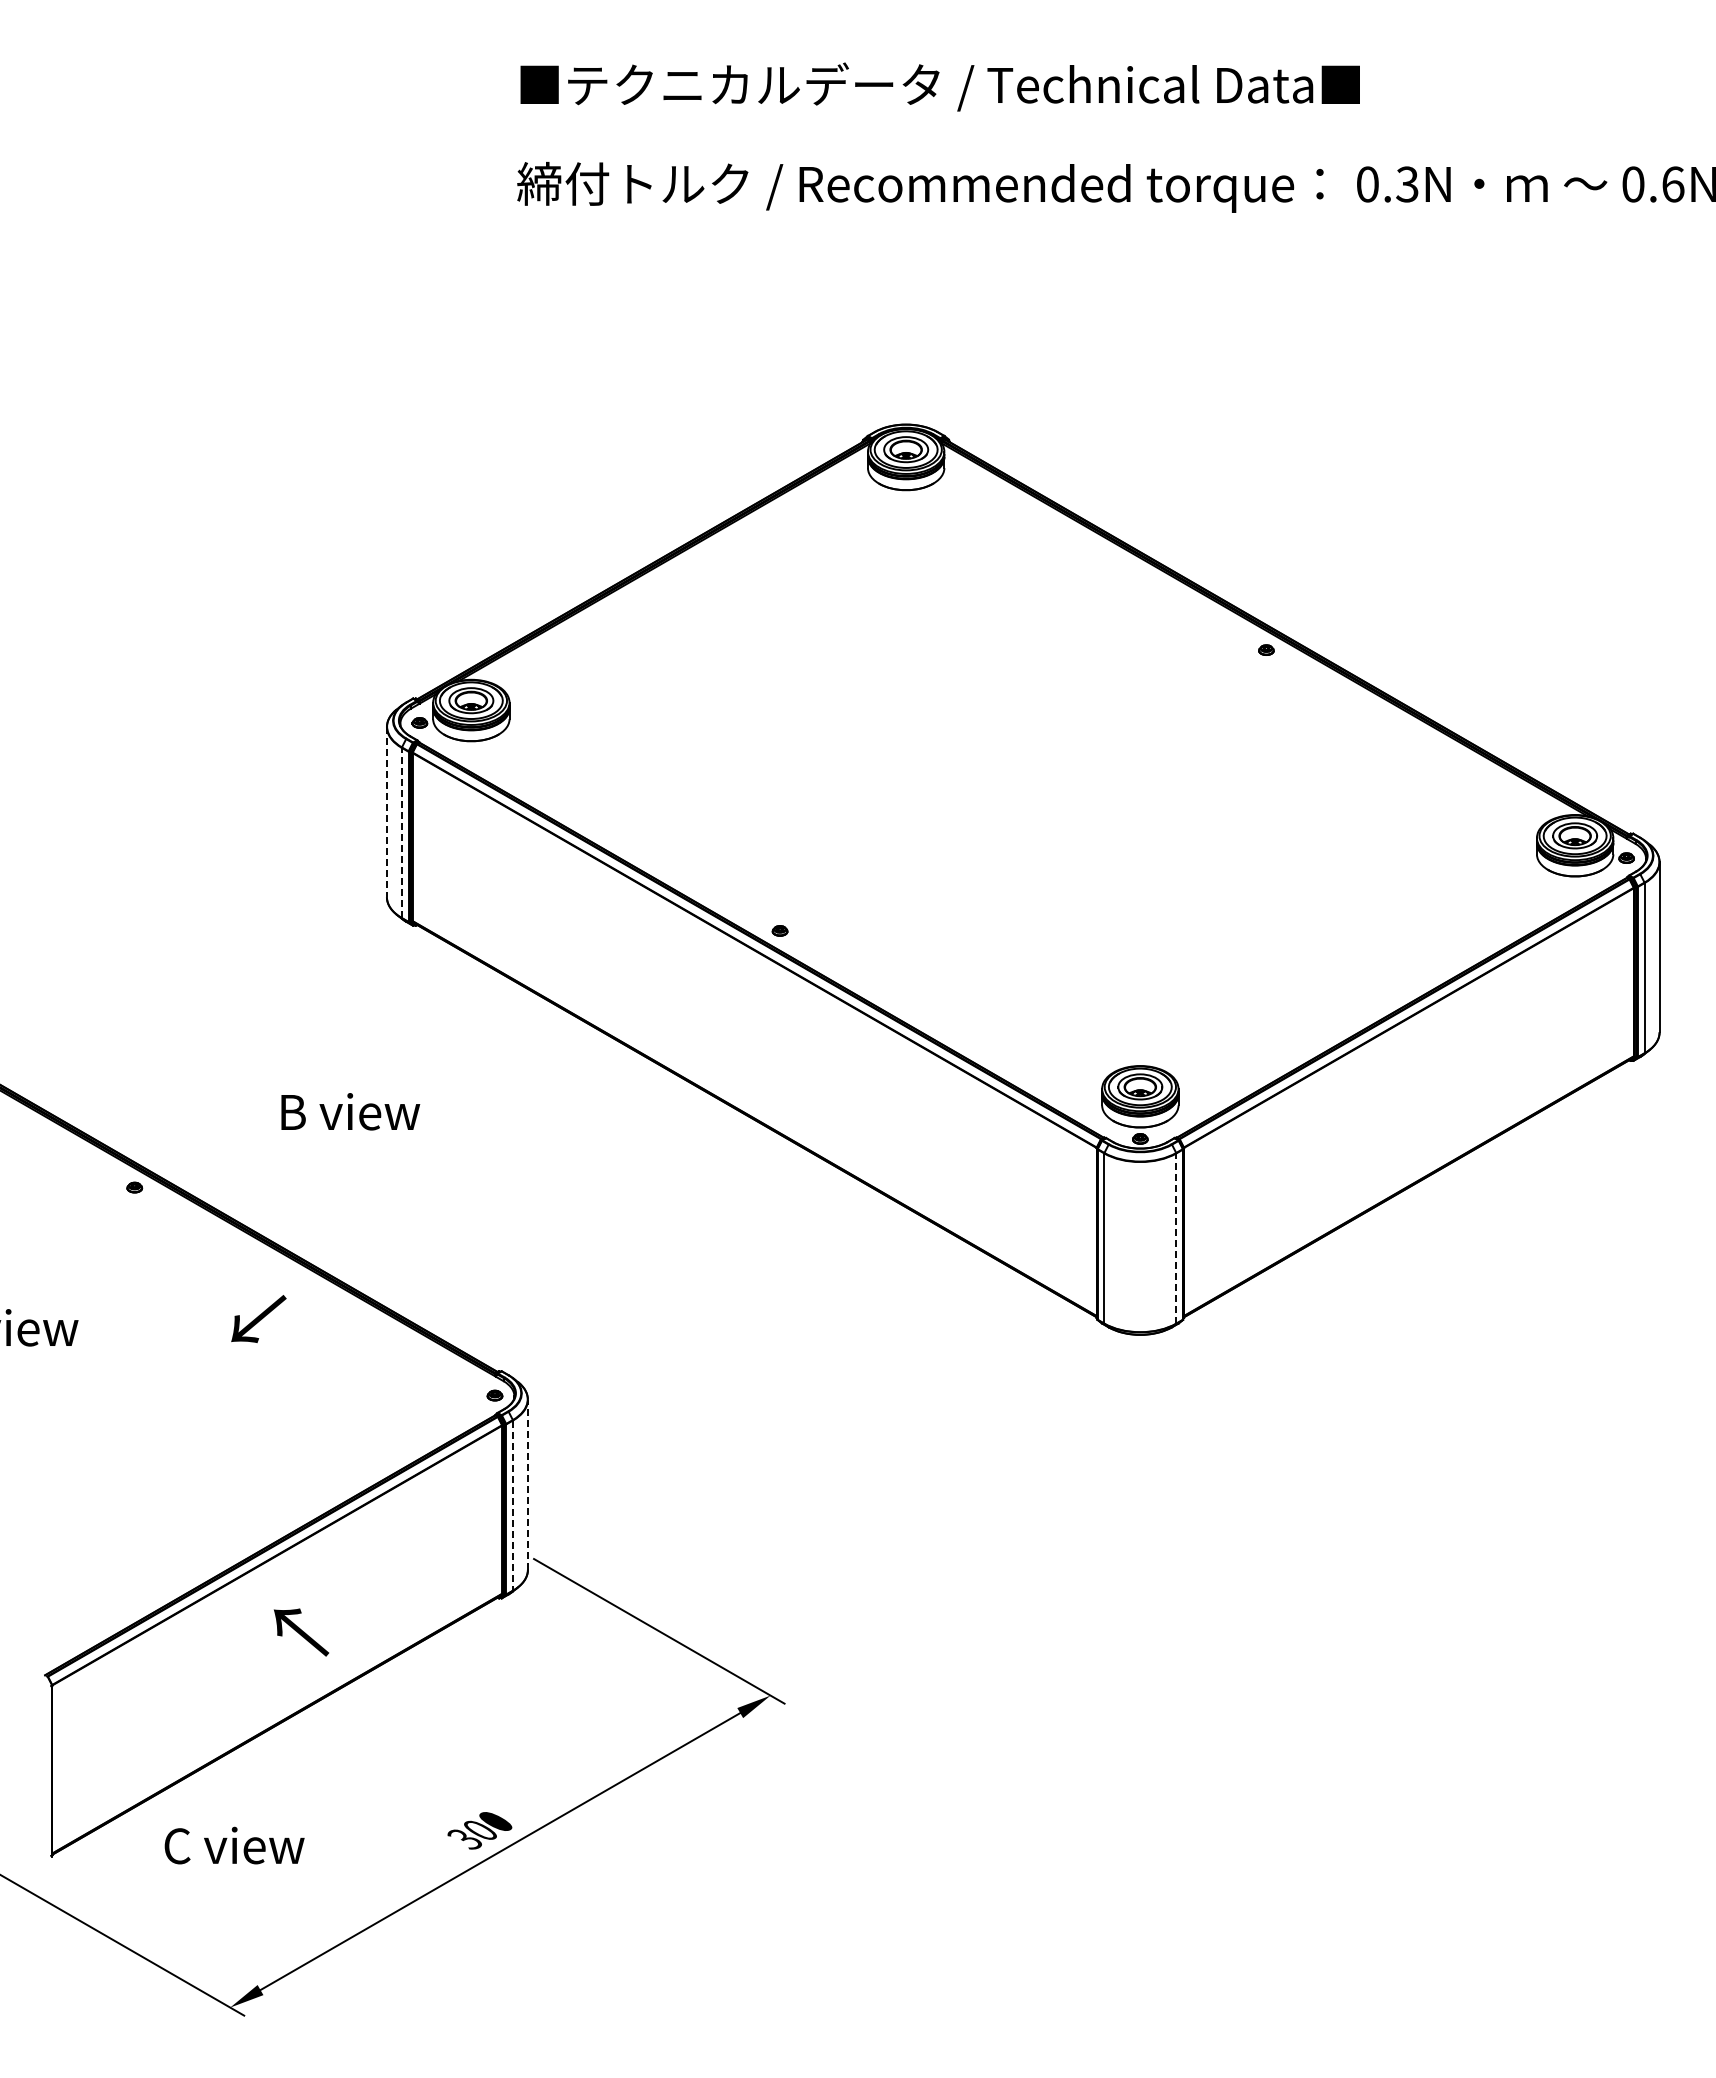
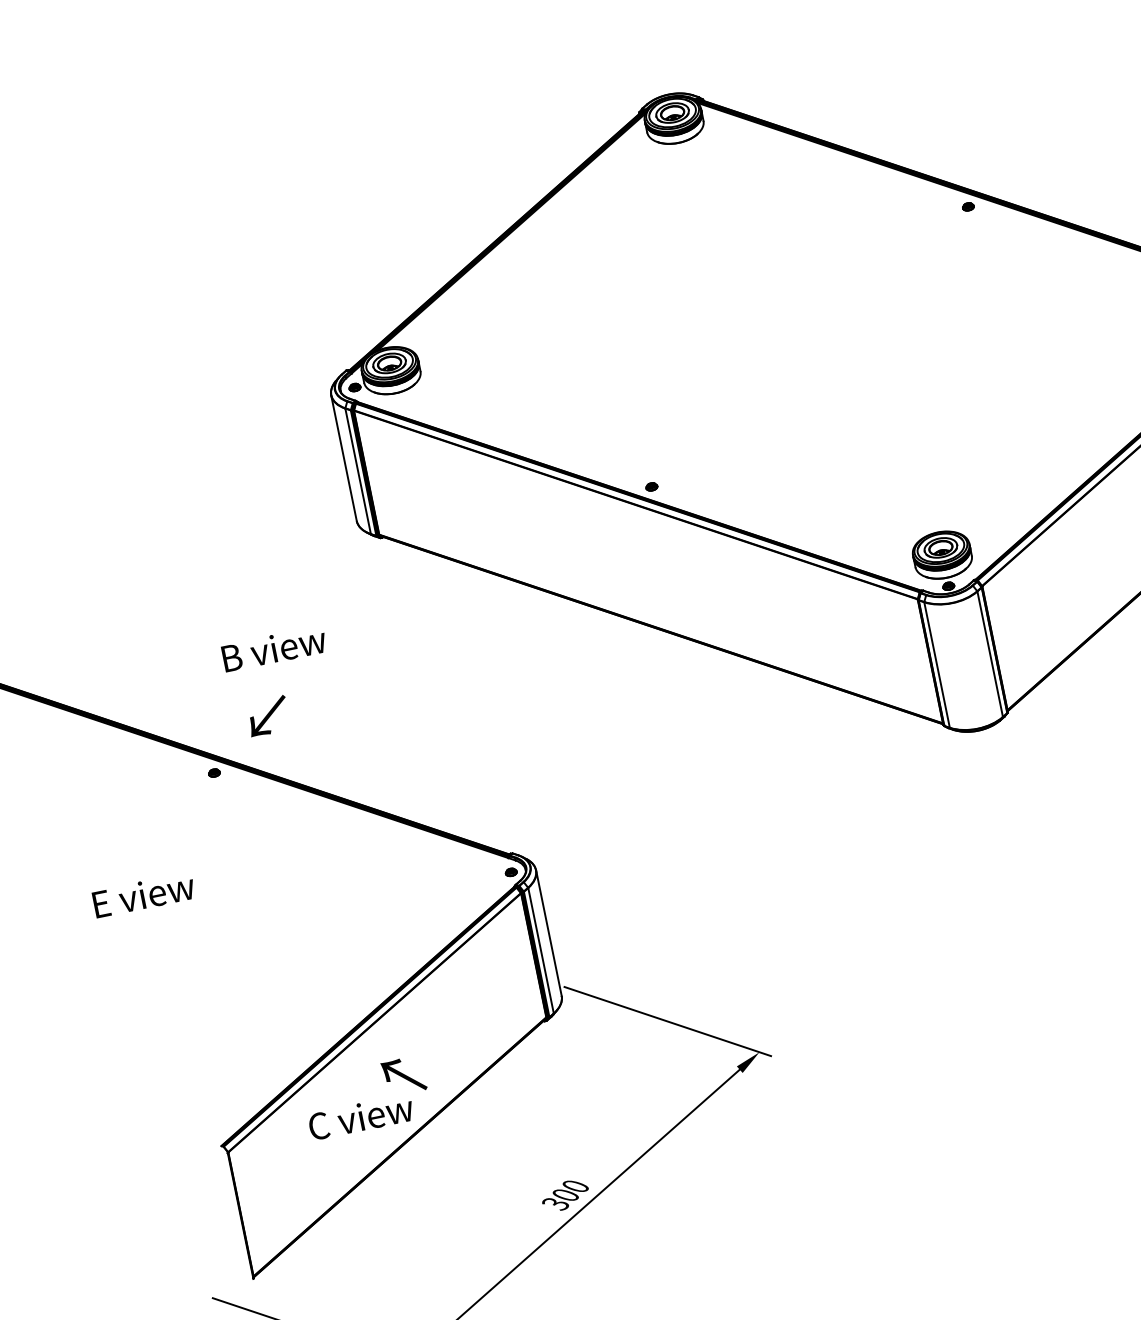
line: (386, 812) -> (343, 458), dashed -> solid
line: (401, 832) -> (357, 471), dashed -> solid
text: (350, 1111) -> (274, 648), moved
line: (1176, 1238) -> (990, 654), dashed -> solid
text: (258, 1318) -> (267, 715), moved
line: (527, 1484) -> (548, 933), dashed -> solid
line: (513, 1506) -> (541, 951), dashed -> solid
text: (234, 1845) -> (360, 1117), moved

